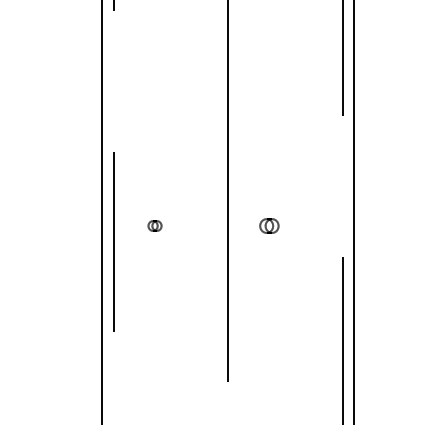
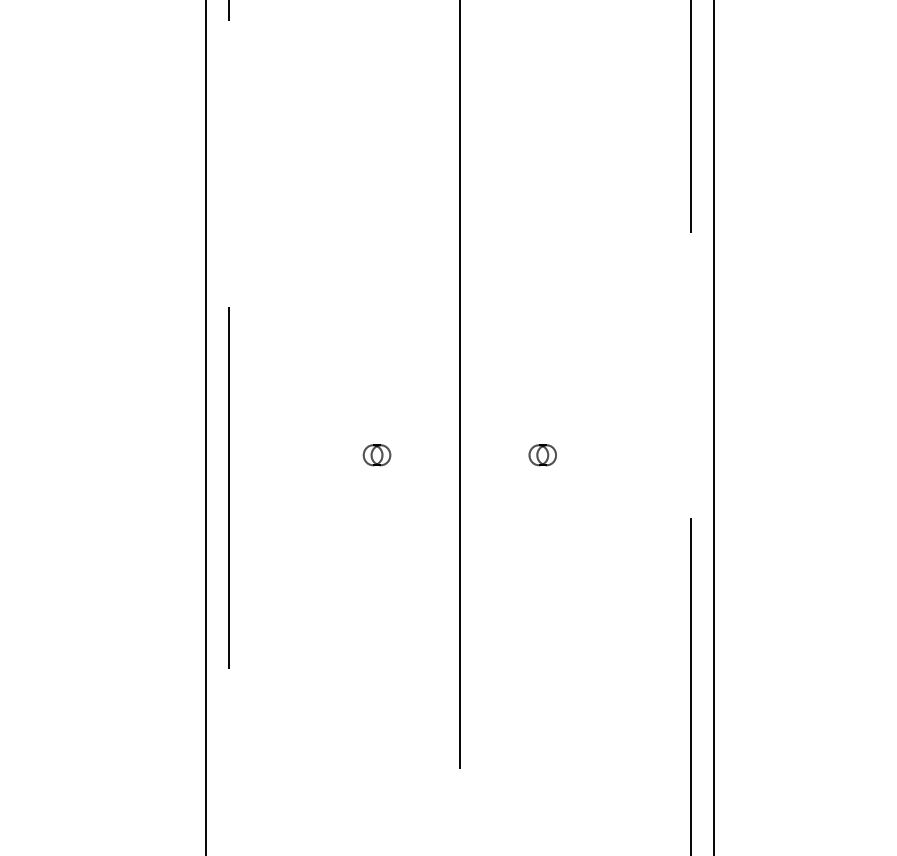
part: (154, 225) -> (375, 454), moved
part: (268, 225) -> (541, 454), size x0.71

